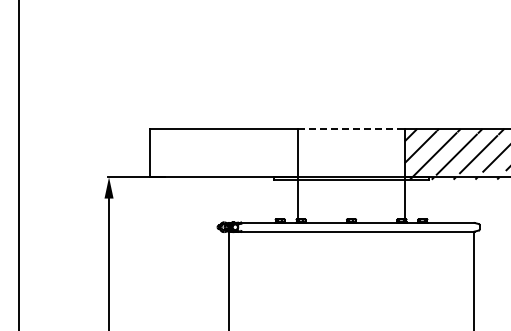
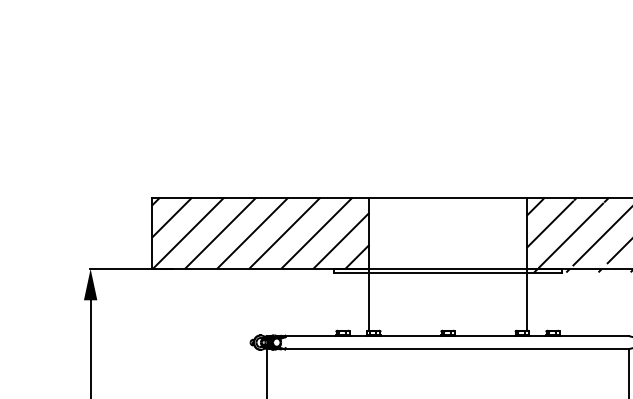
line: (352, 128) -> (449, 197), dashed -> solid
hatch: (224, 152) -> (260, 232), added

